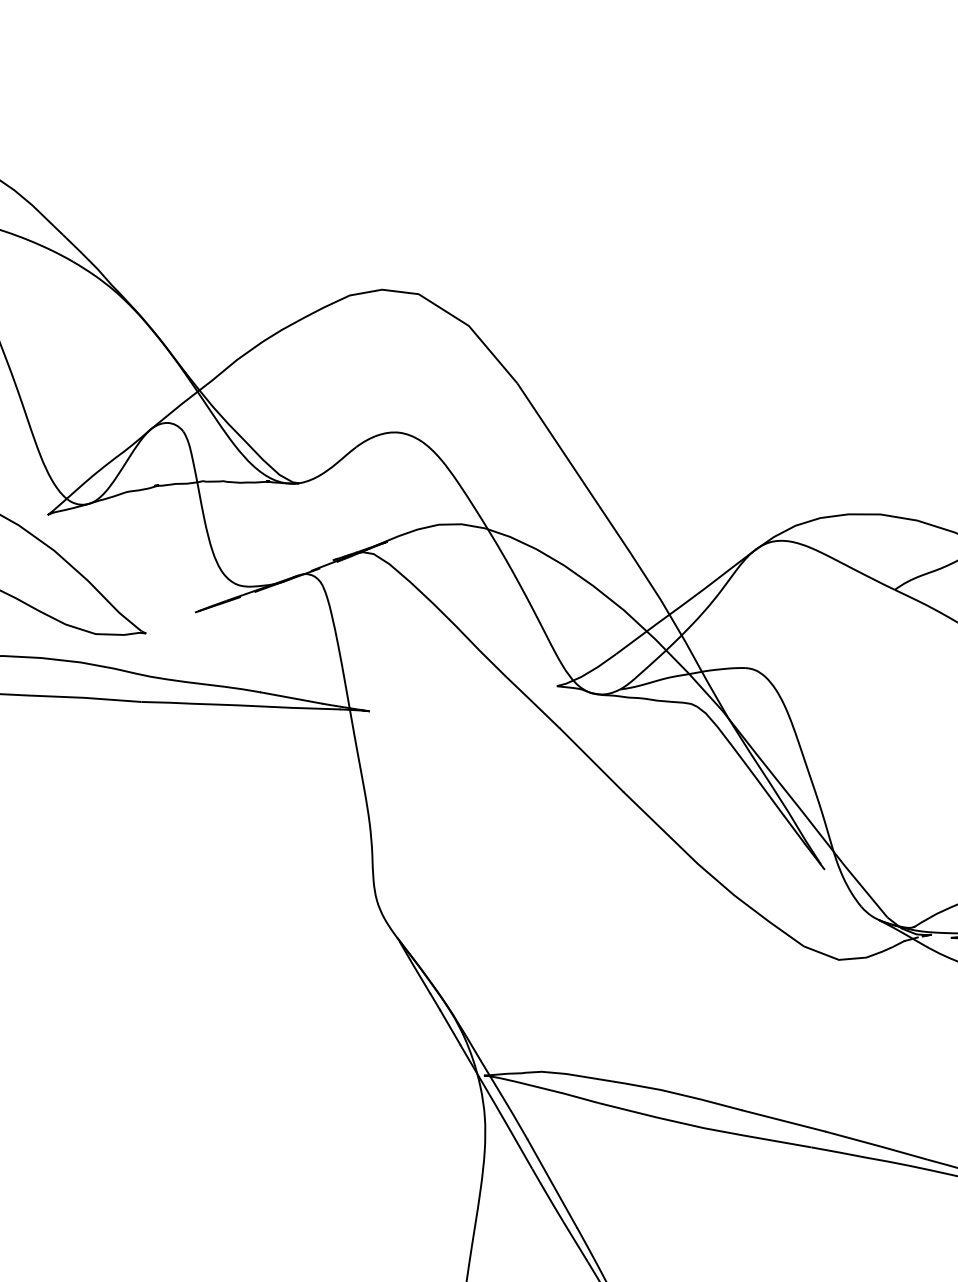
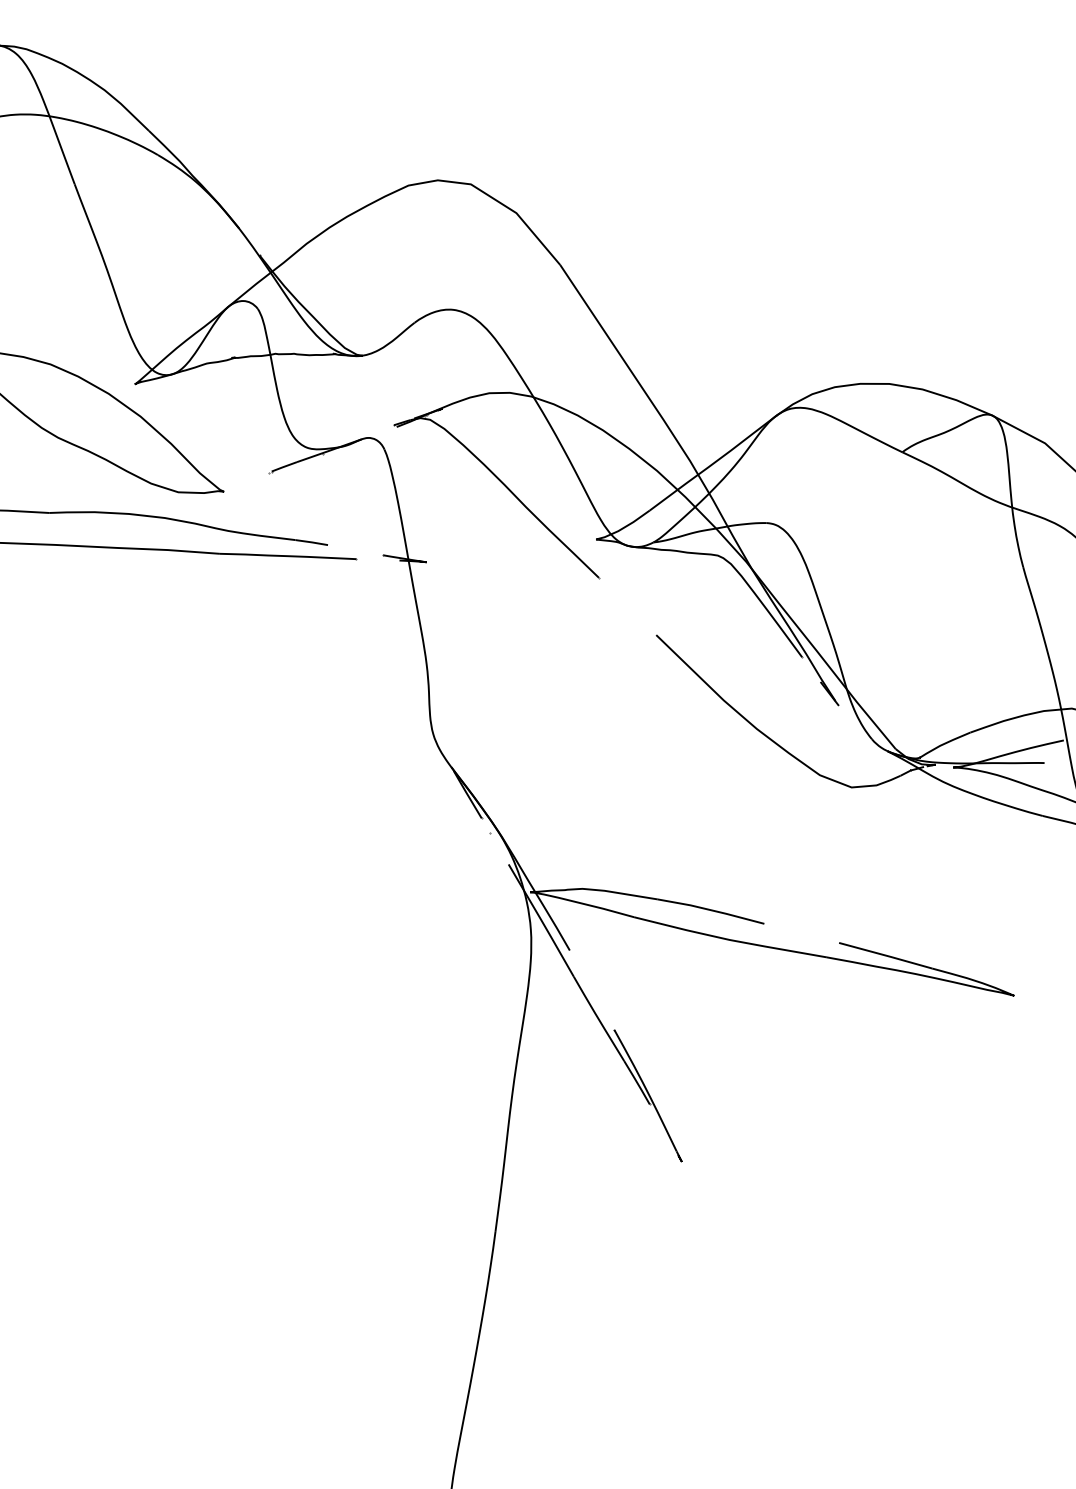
line: (783, 1119) -> (801, 932), removed

